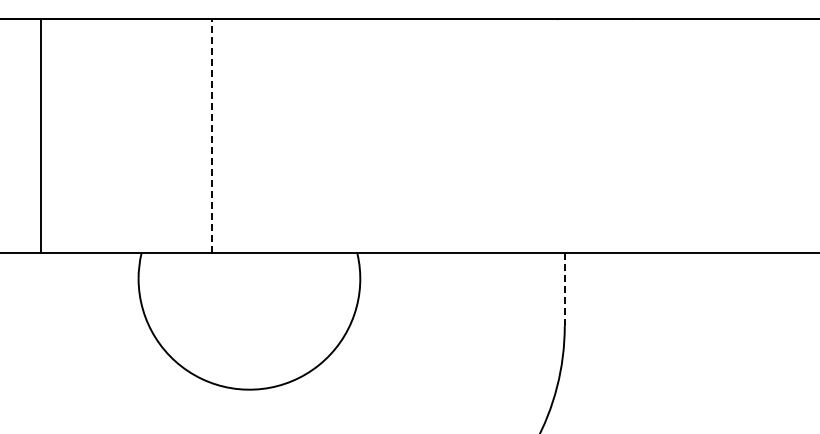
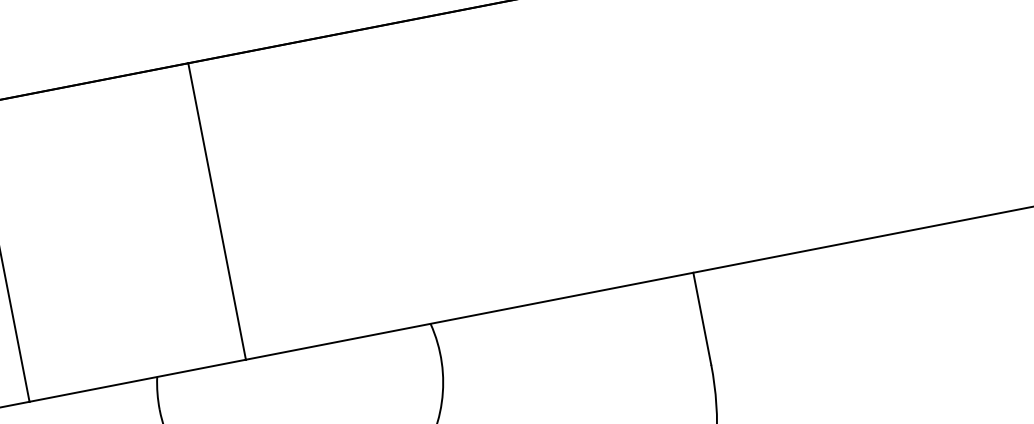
line: (211, 135) -> (216, 210), dashed -> solid
line: (564, 290) -> (702, 319), dashed -> solid

